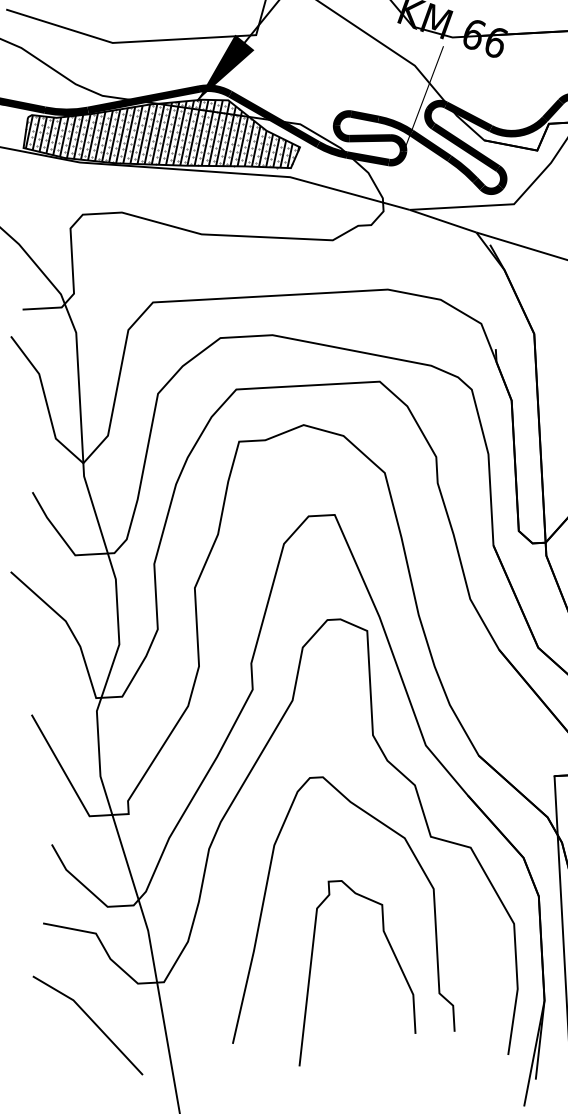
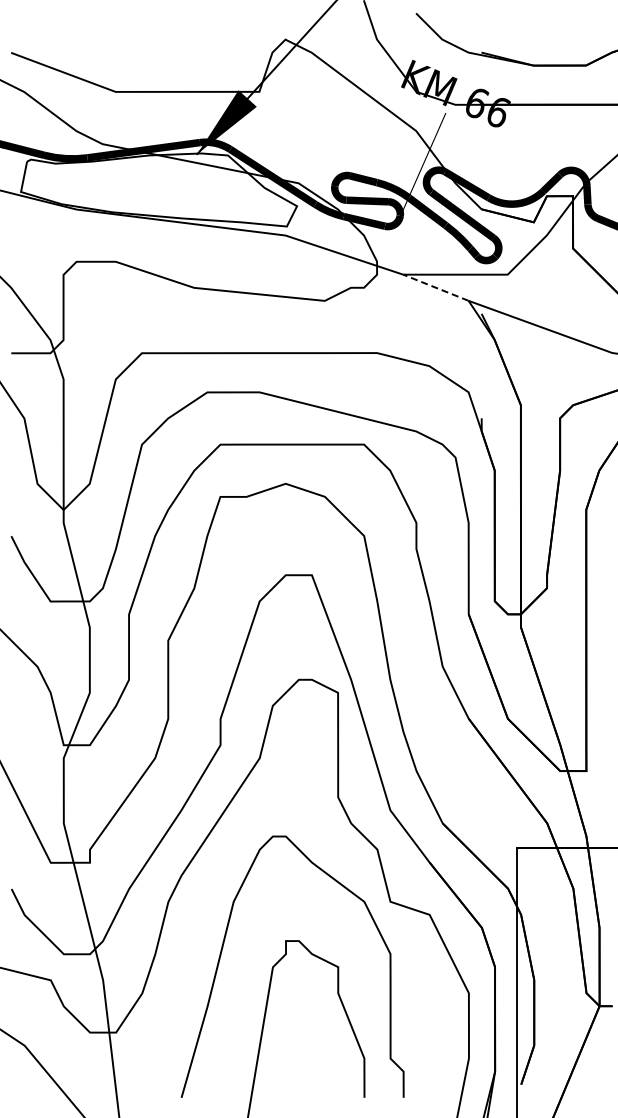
hatch: (161, 138) -> (159, 189), removed
line: (442, 220) -> (435, 287), solid -> dashed

